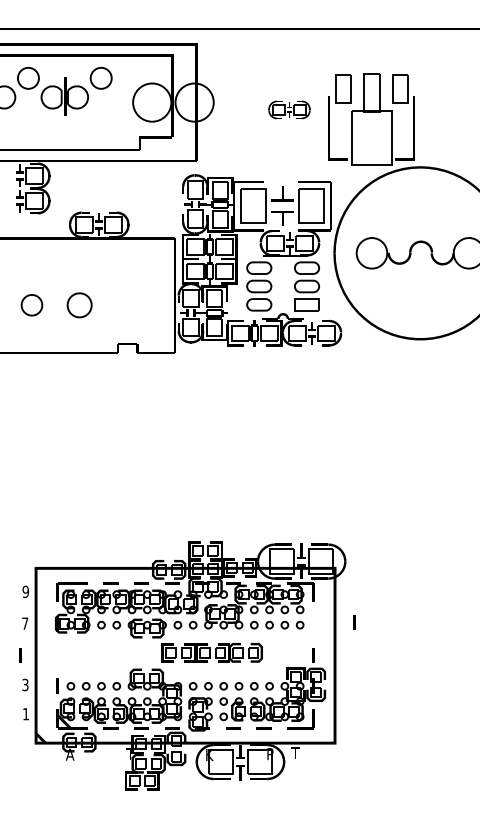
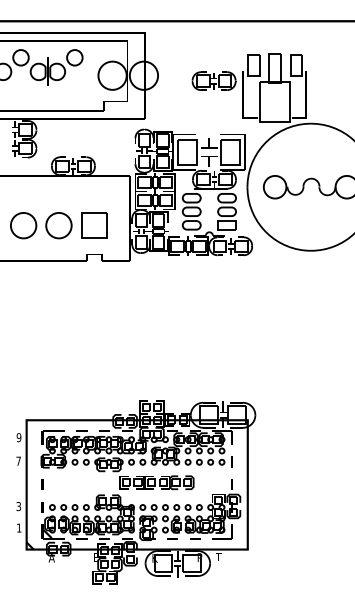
part: (289, 109) -> (214, 80), size x1.43
part: (127, 304) -> (94, 225), added
circle: (31, 305) -> (23, 225), size x1.67
circle: (79, 305) -> (58, 225), size x1.43
line: (354, 622) -> (231, 461), moved
line: (20, 655) -> (42, 484), moved
text: (130, 753) -> (96, 557), T -> E

